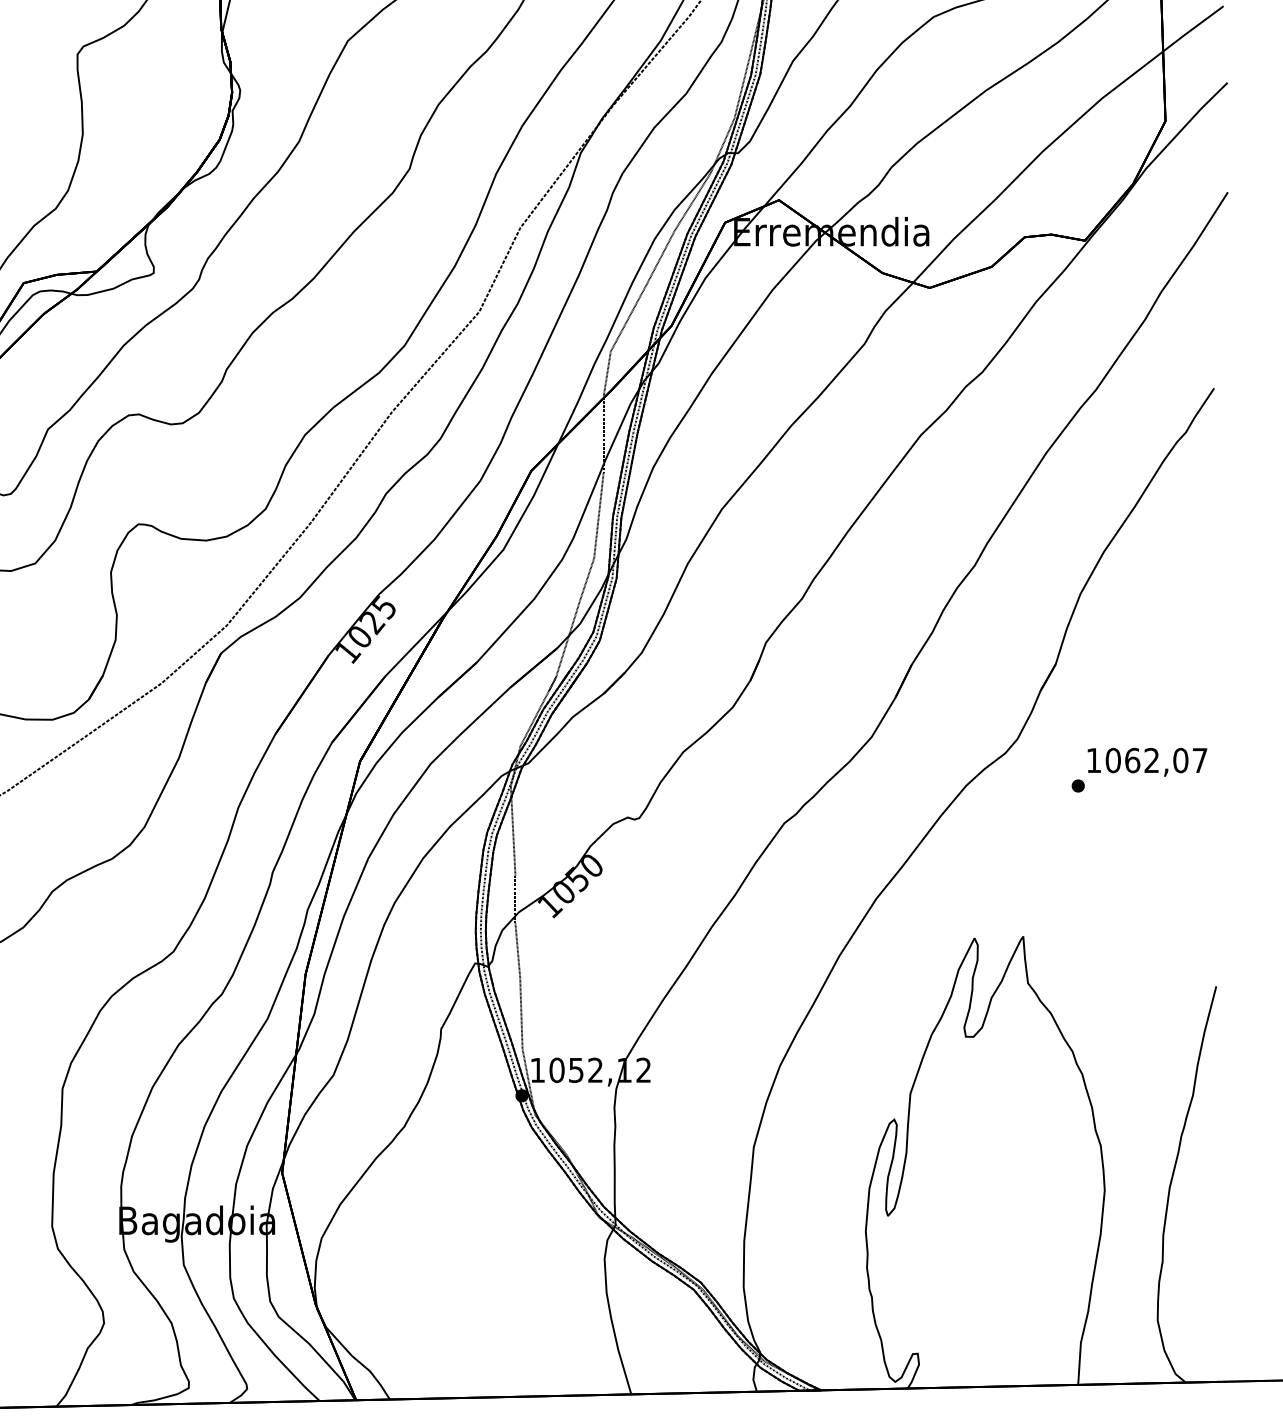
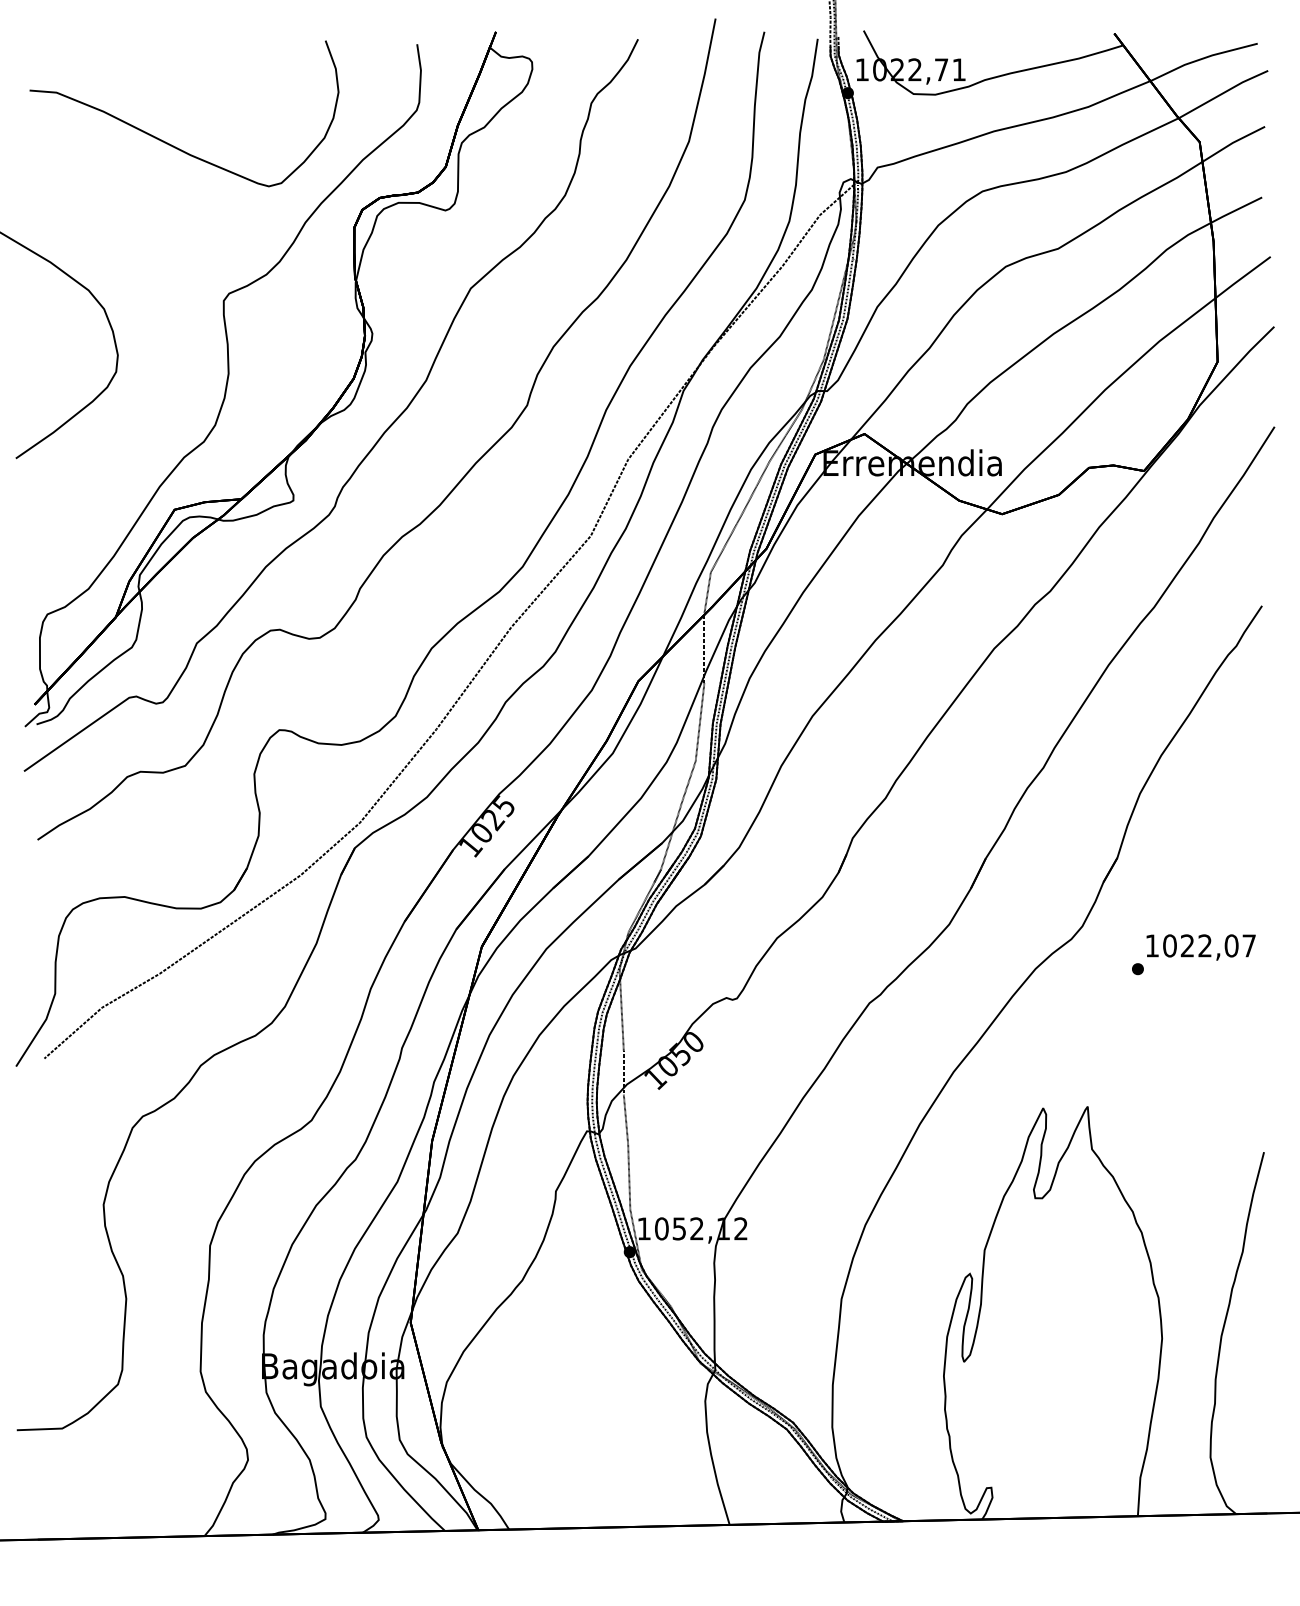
text: (1132, 760) -> (1187, 945), 1062,07 -> 1022,07

